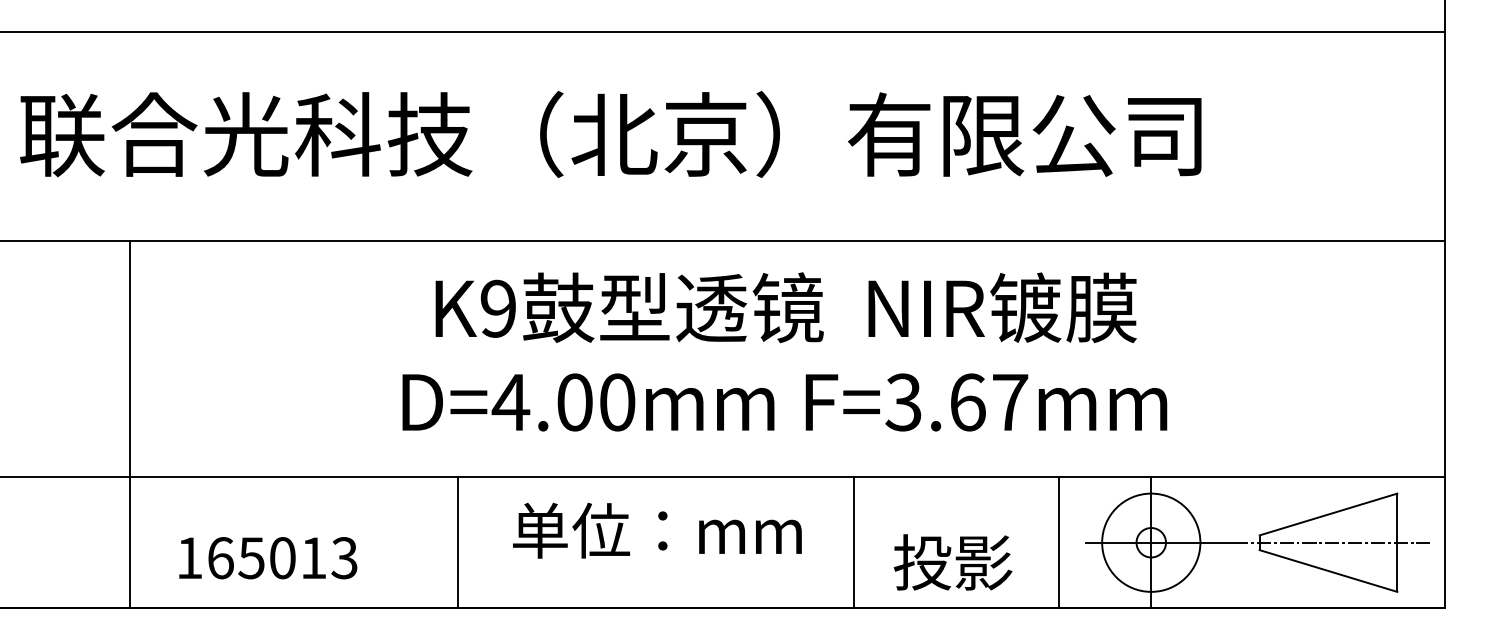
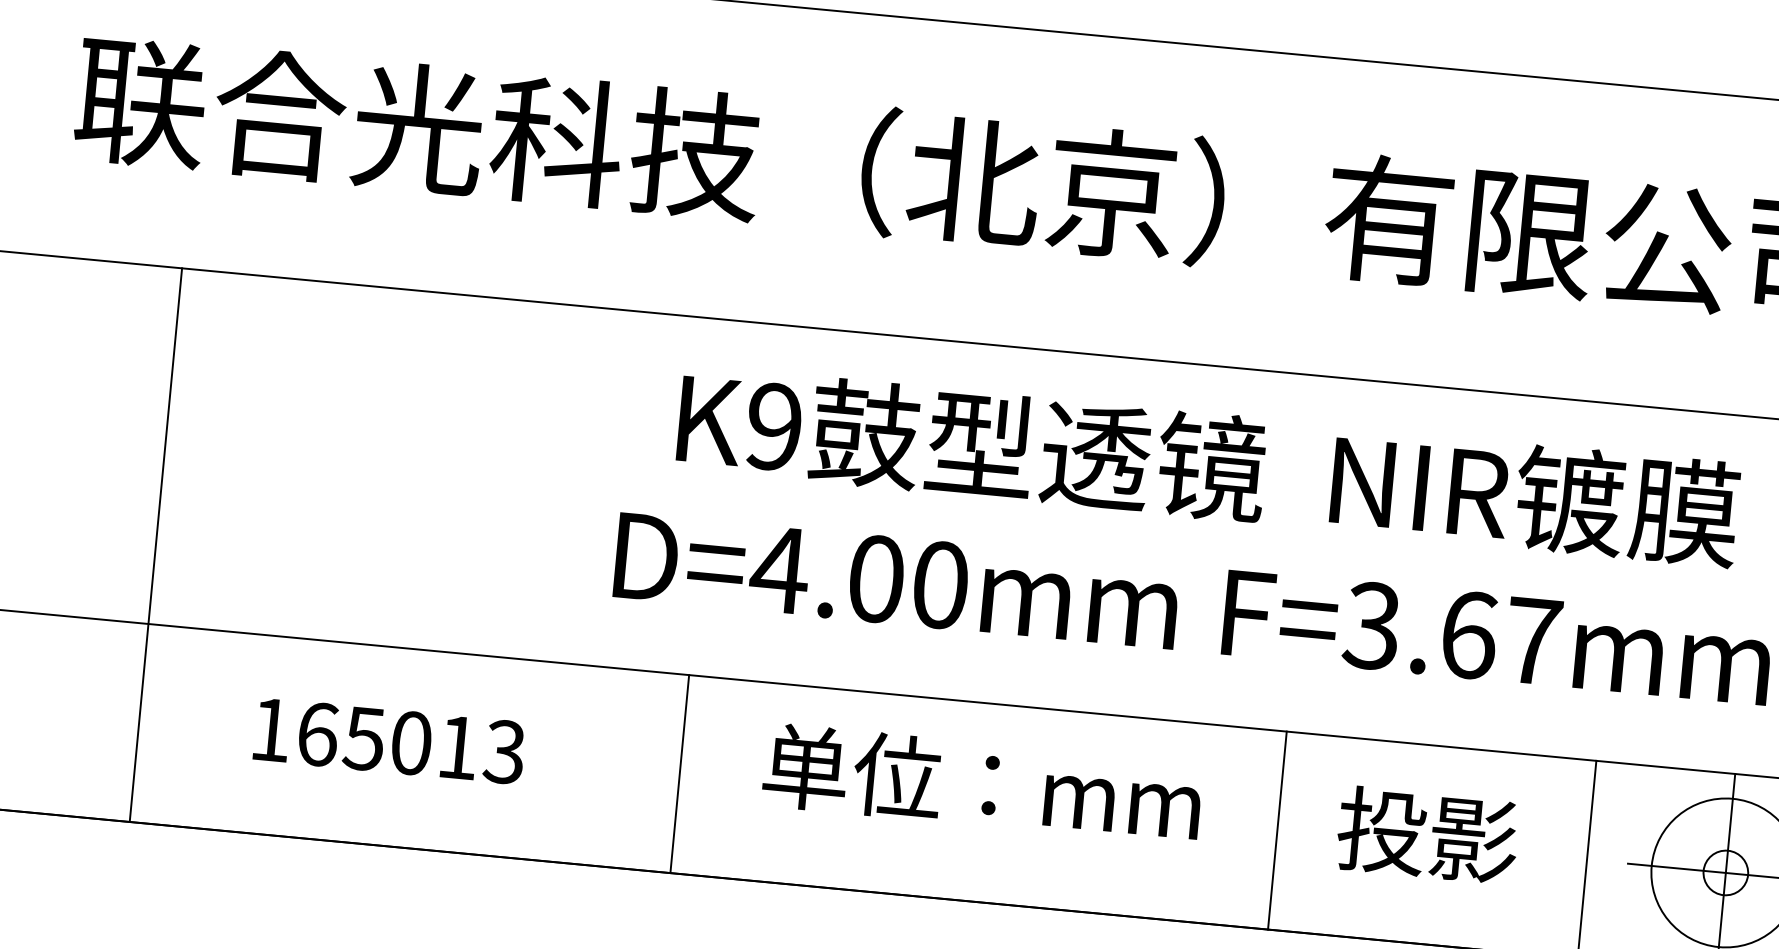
line: (129, 424) -> (155, 544), moved
text: (268, 558) -> (389, 741), moved
text: (952, 562) -> (1426, 835), moved

